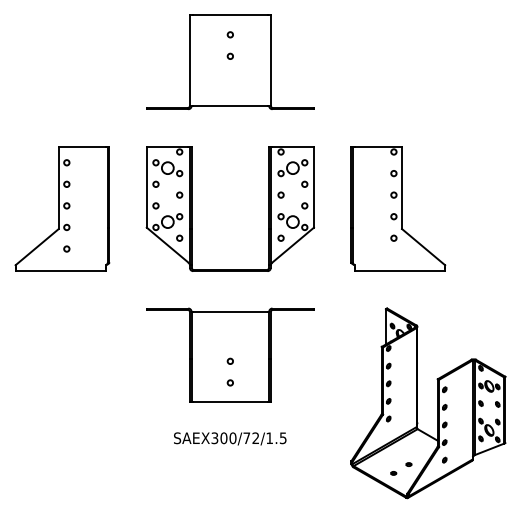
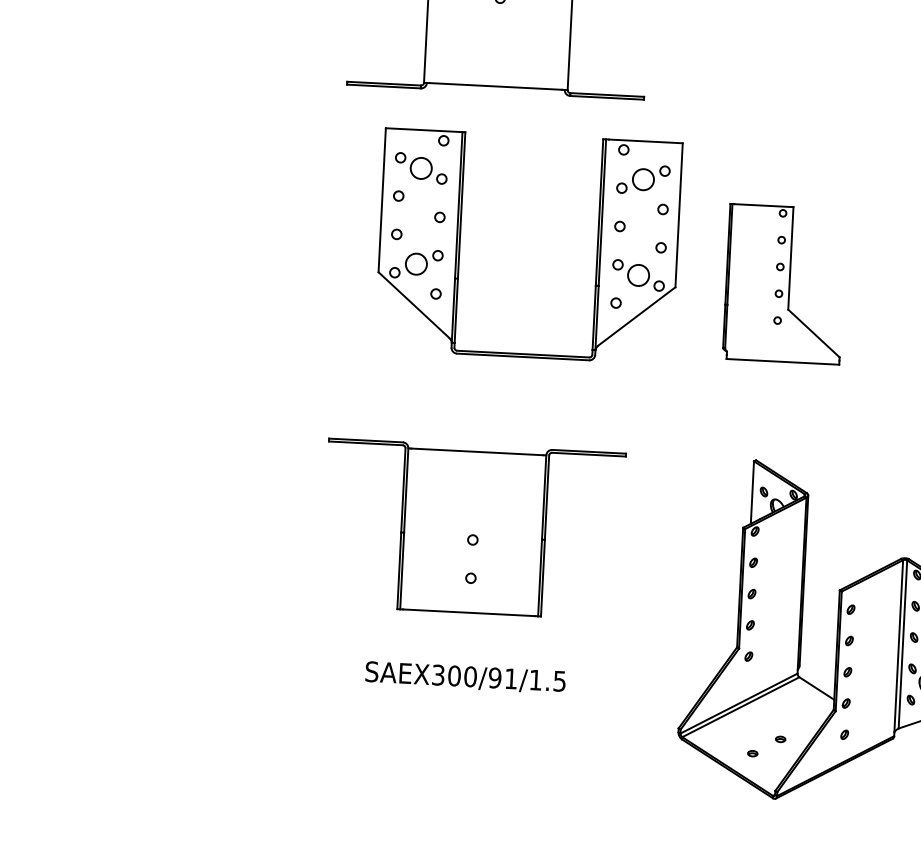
part: (62, 208) -> (188, 253), removed
part: (192, 208) -> (461, 242), moved
part: (398, 208) -> (785, 283), size x0.7
text: (251, 438) -> (503, 678), SAEX300/72/1.5 -> SAEX300/91/1.5

